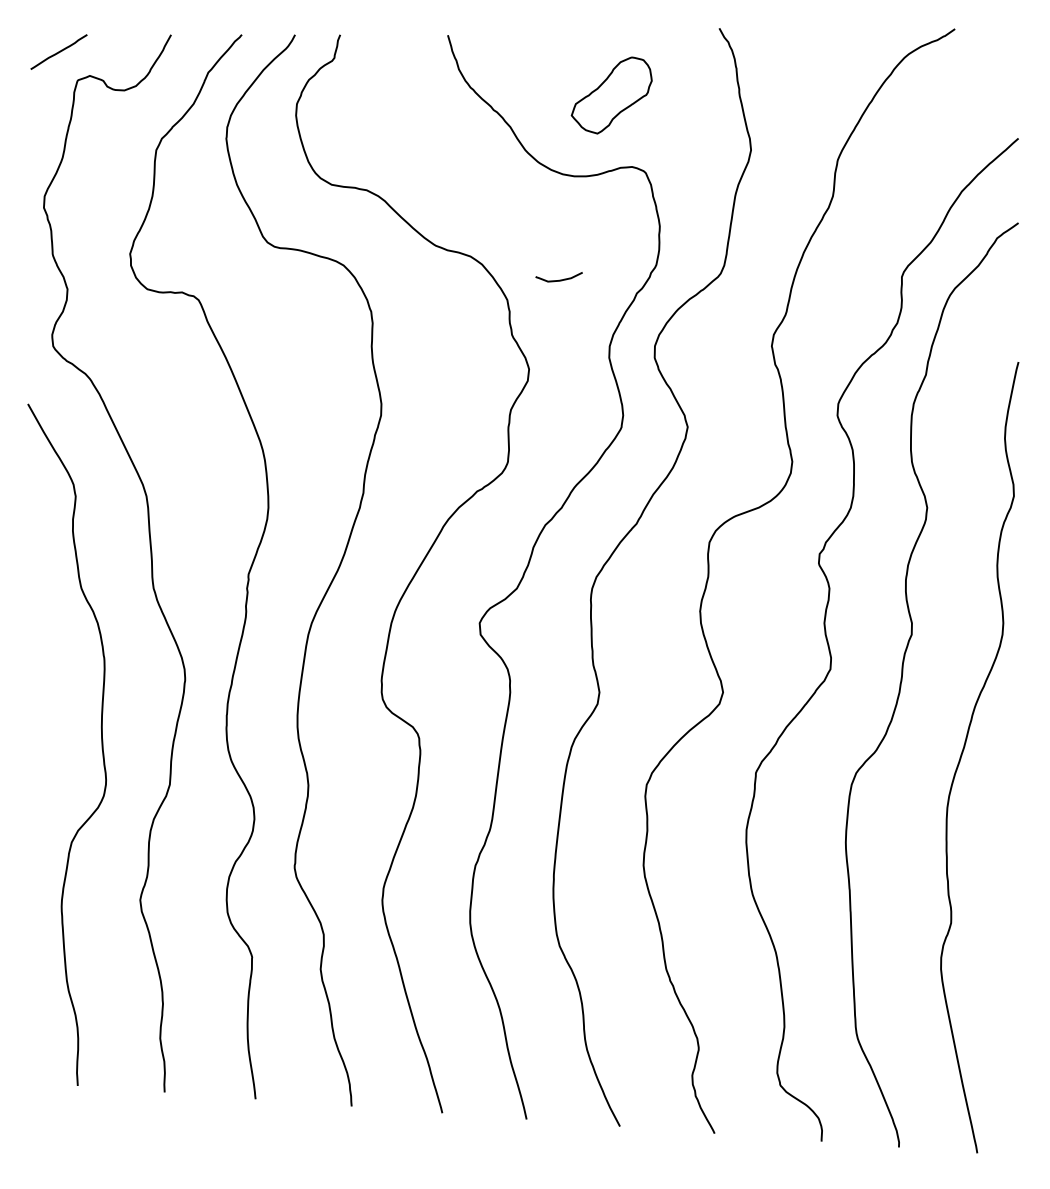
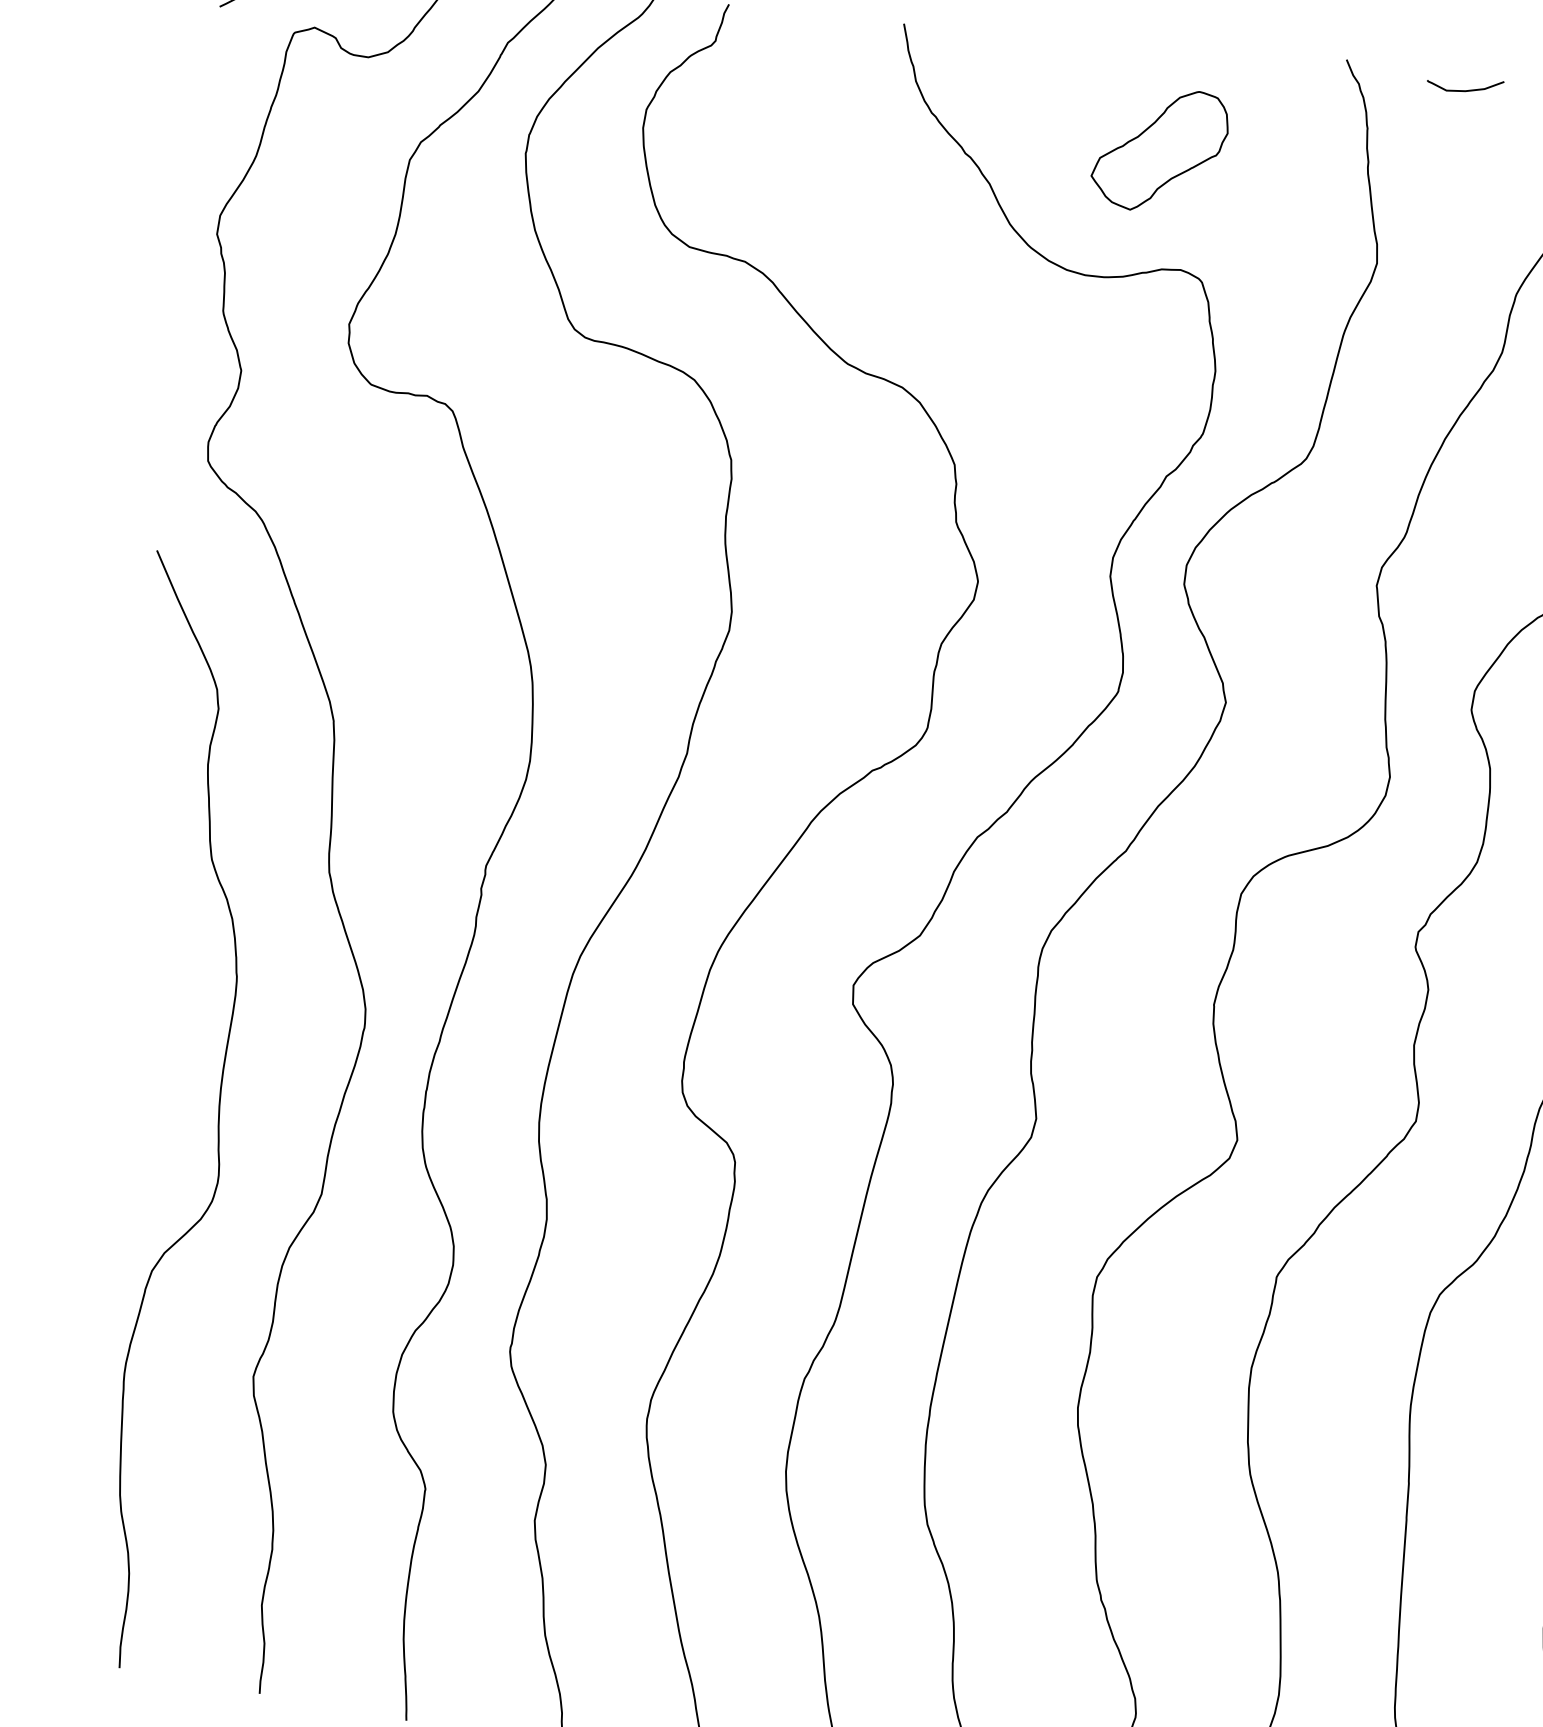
curve: (559, 279) -> (1465, 89), moved

